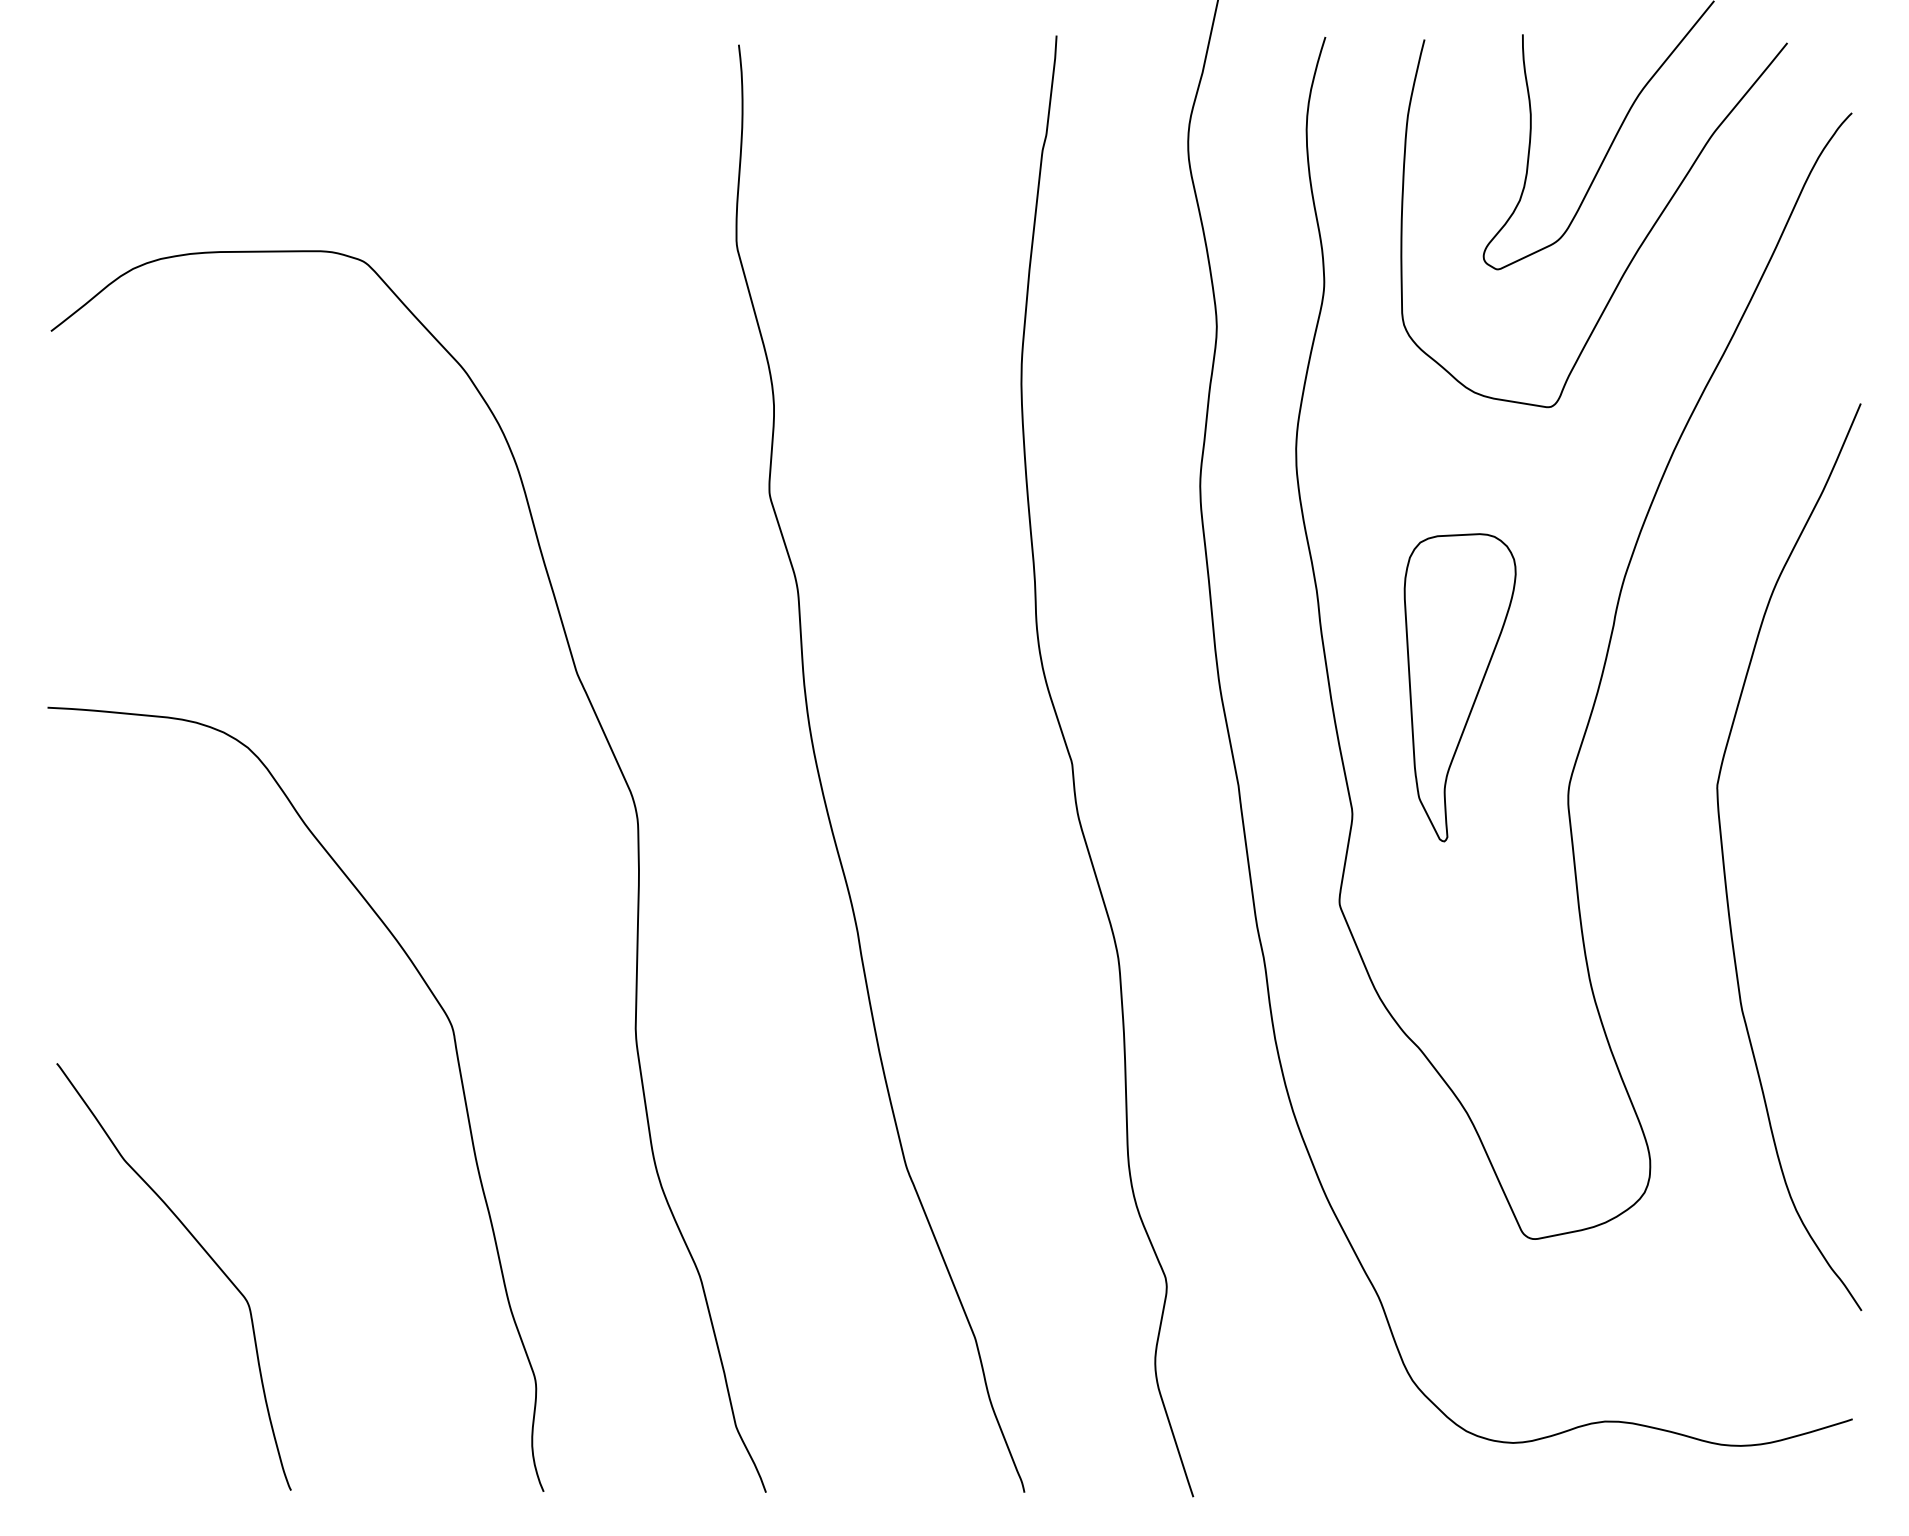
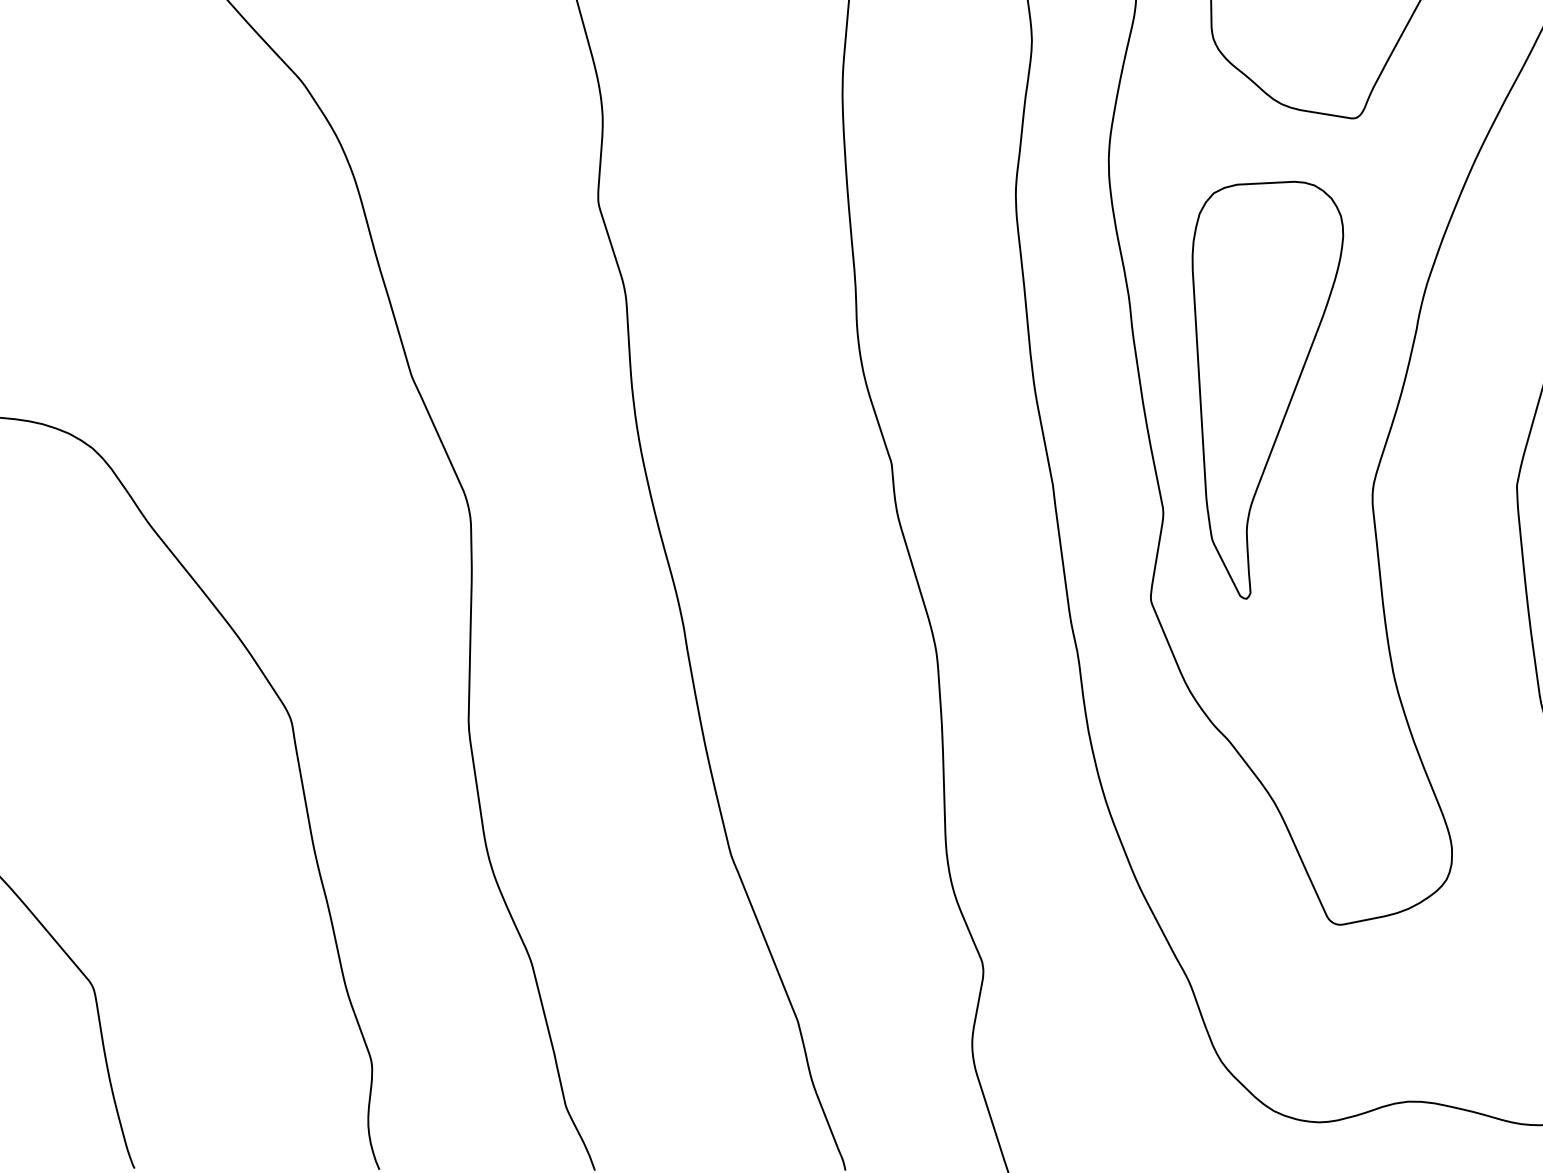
part: (1459, 687) -> (1267, 390), size x1.4

